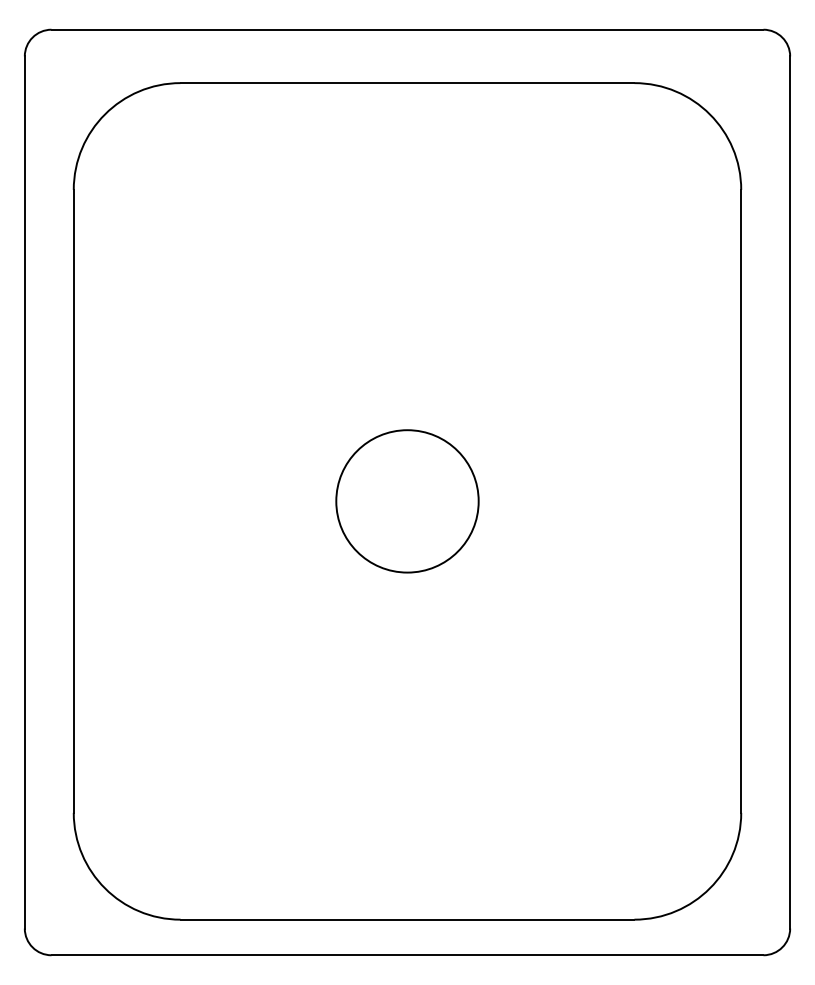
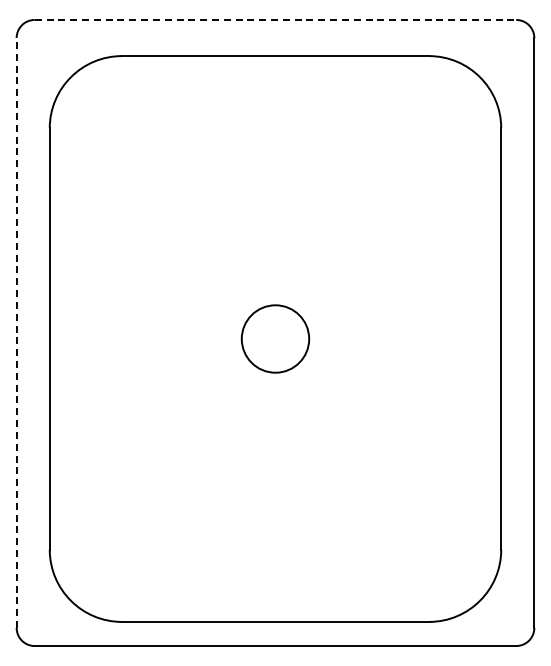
line: (407, 29) -> (275, 19), solid -> dashed
line: (24, 493) -> (16, 333), solid -> dashed
circle: (407, 500) -> (275, 338), size x0.7

